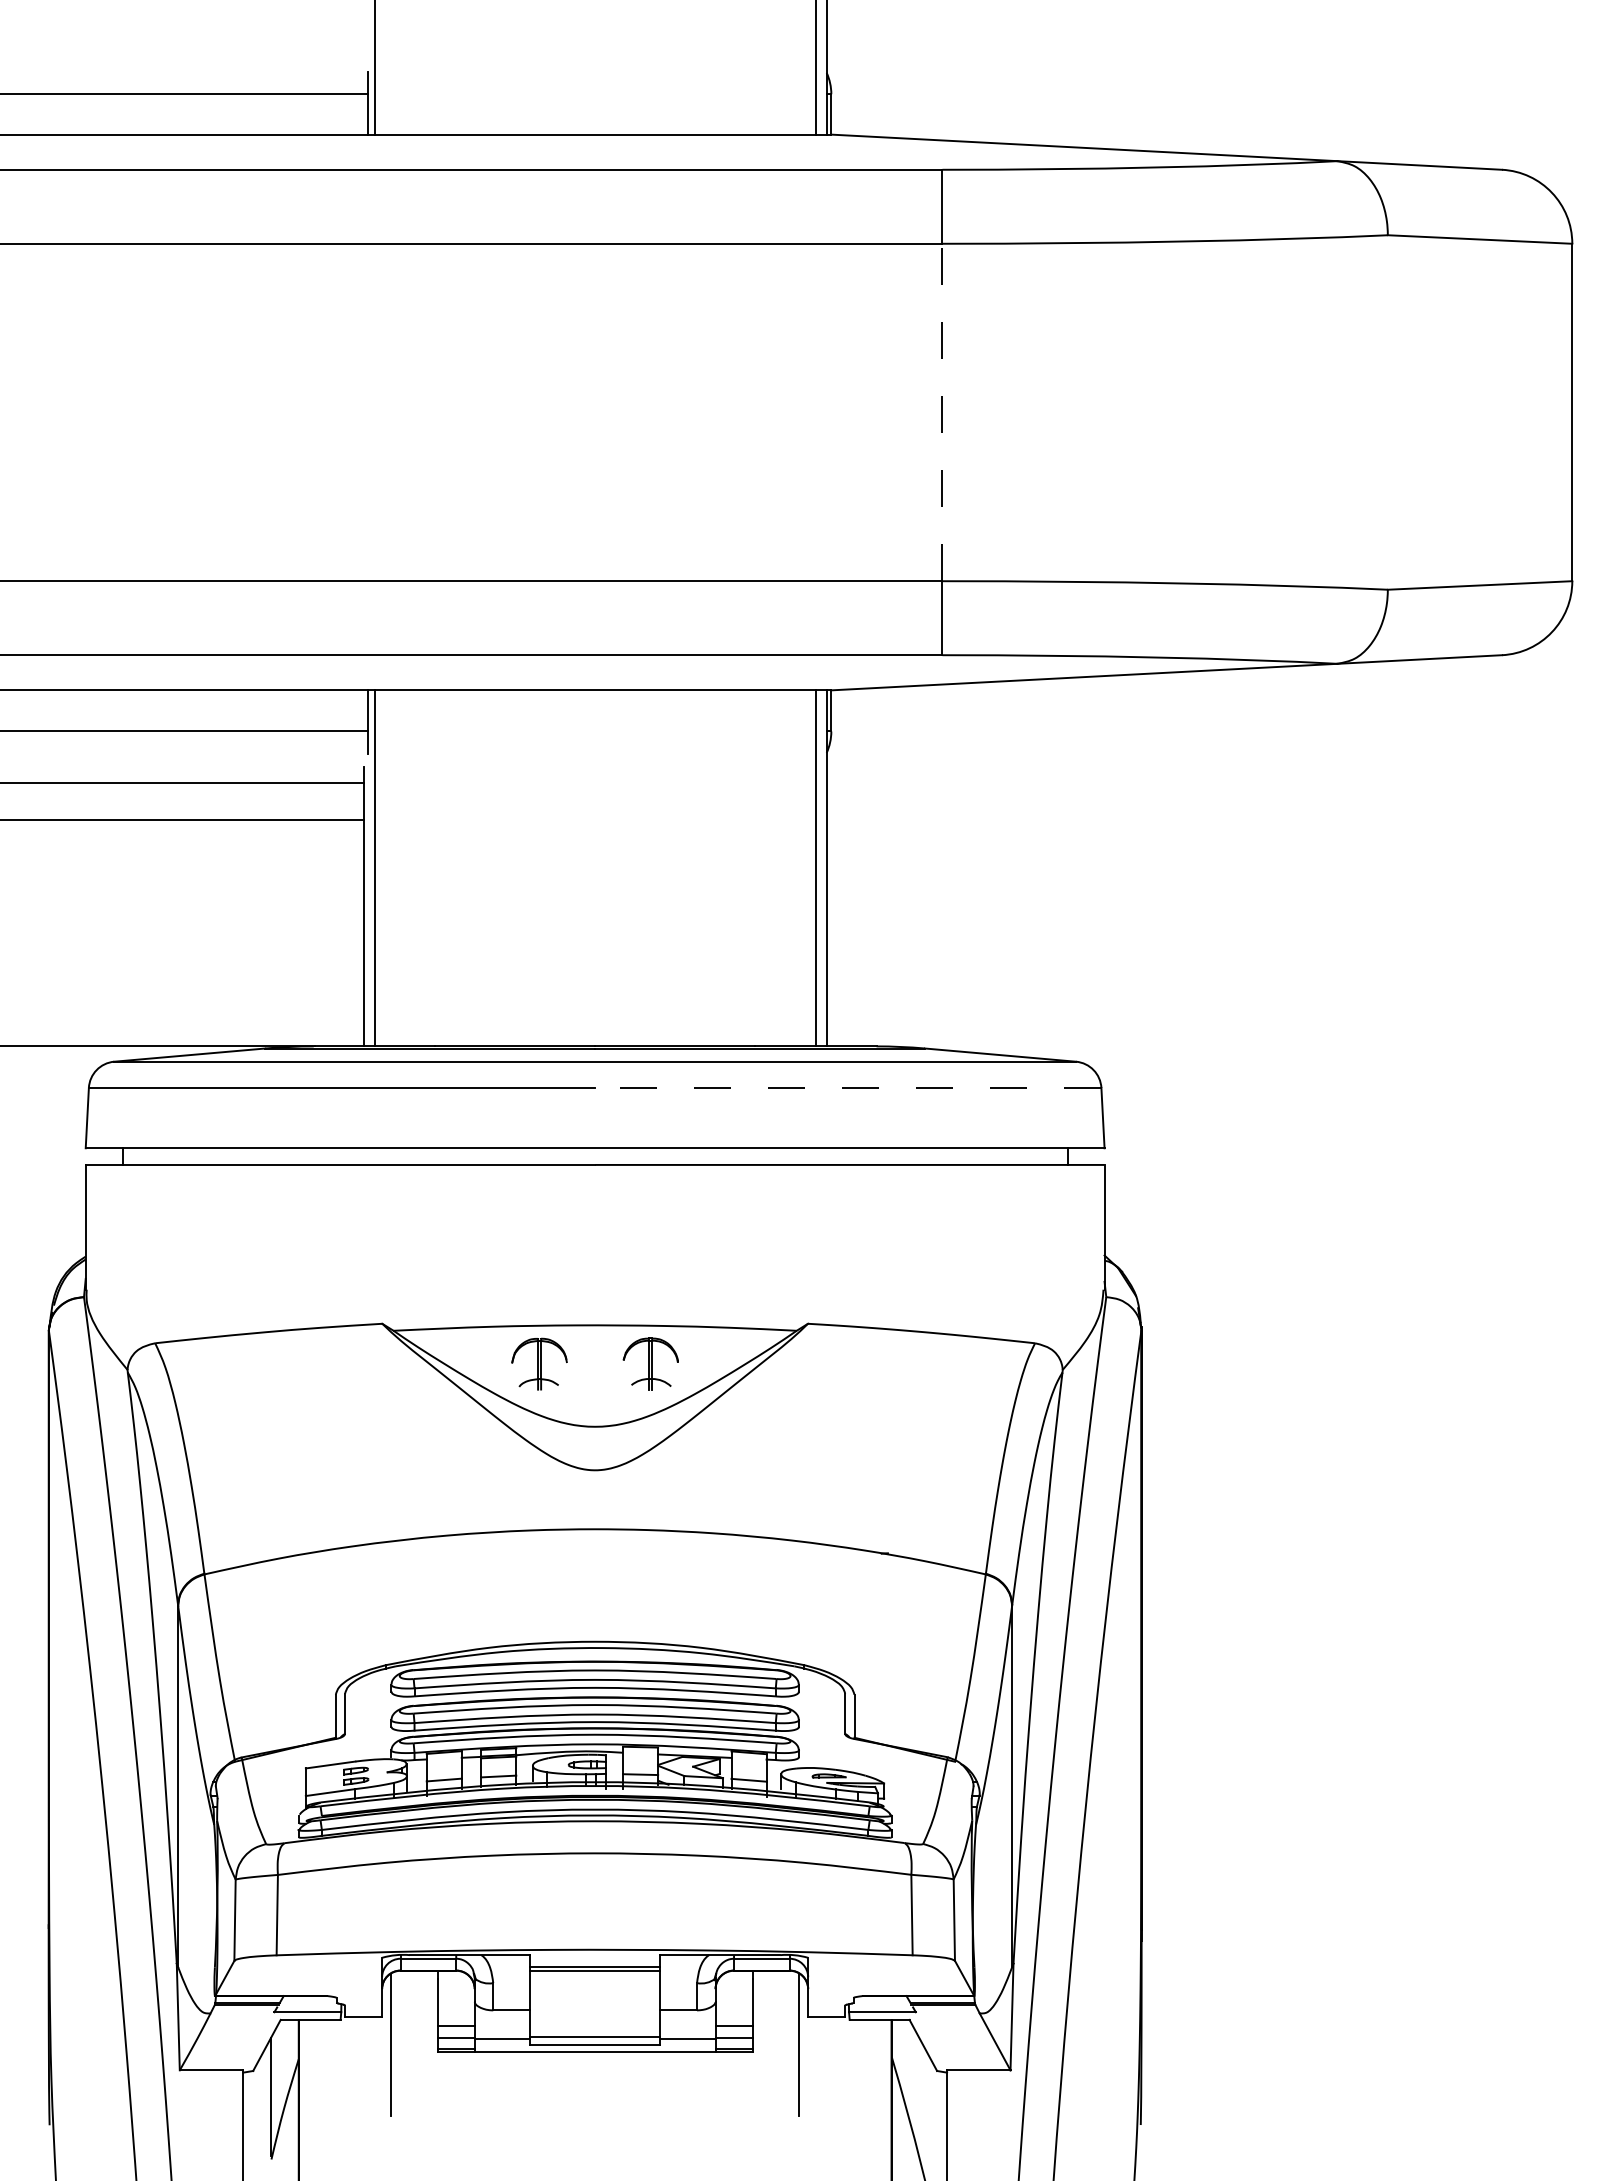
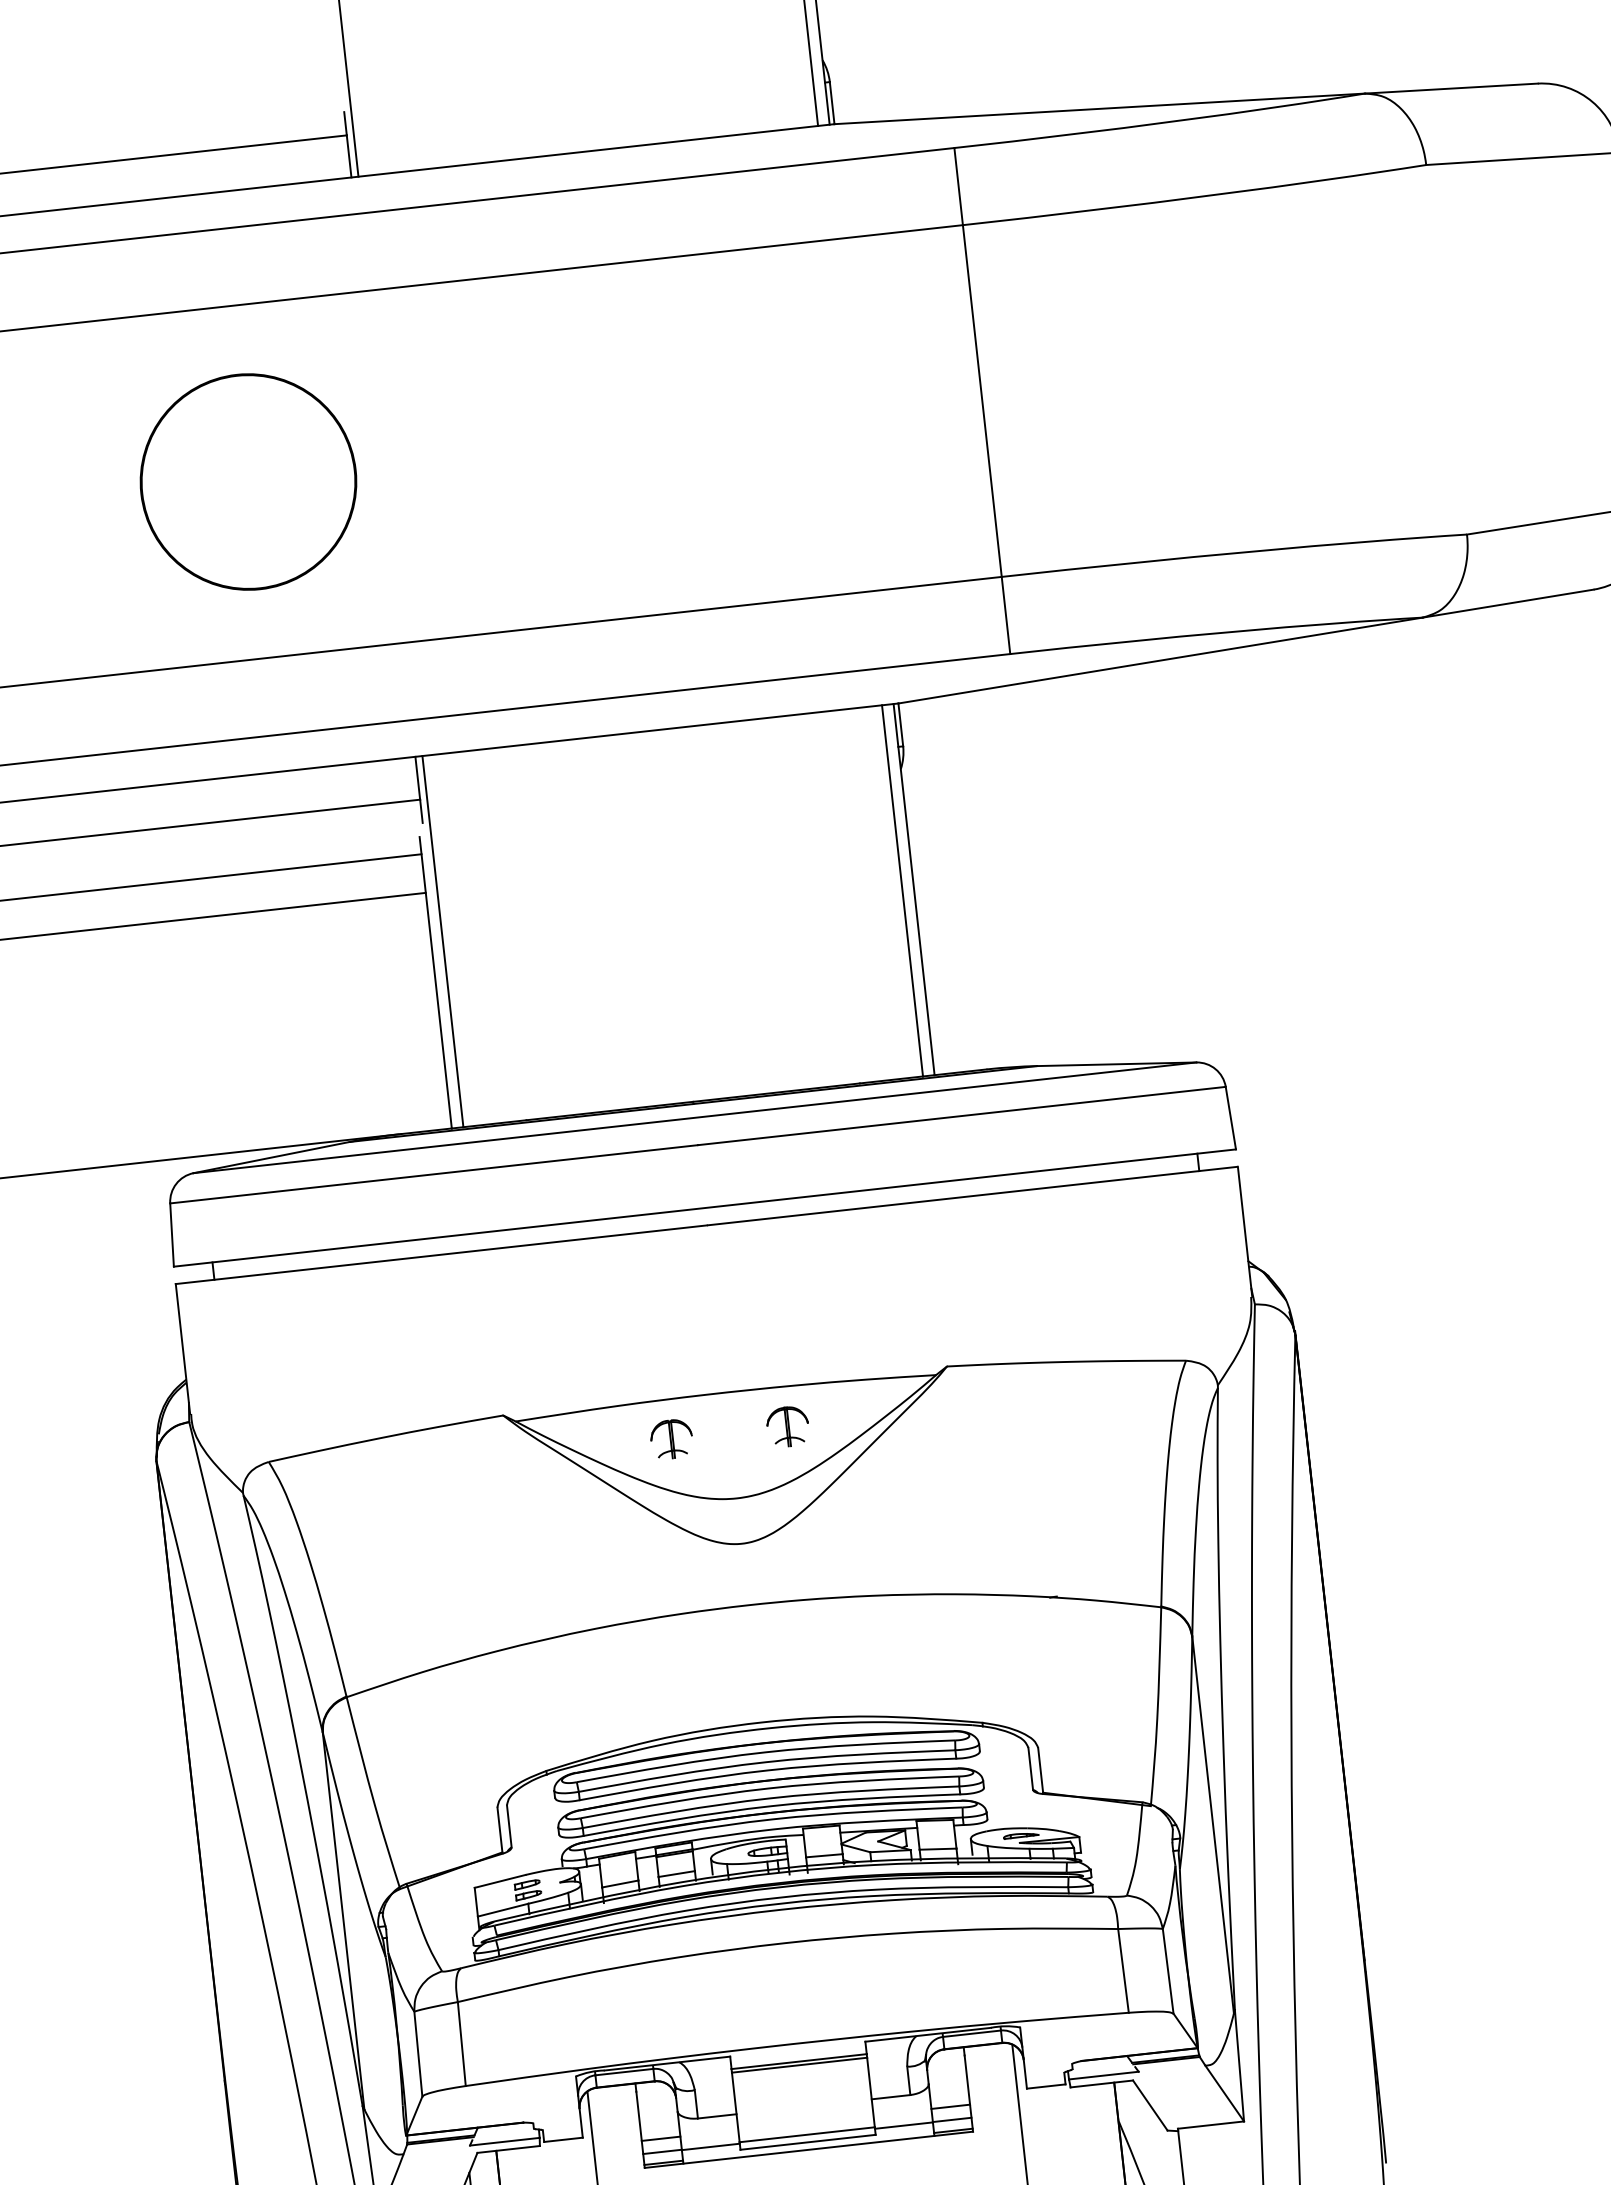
part: (238, 412) -> (248, 482), added
line: (942, 412) -> (982, 401), dashed -> solid
line: (847, 1087) -> (961, 1115), dashed -> solid
part: (539, 1363) -> (671, 1438), size x0.71
part: (650, 1364) -> (787, 1427), size x0.71

